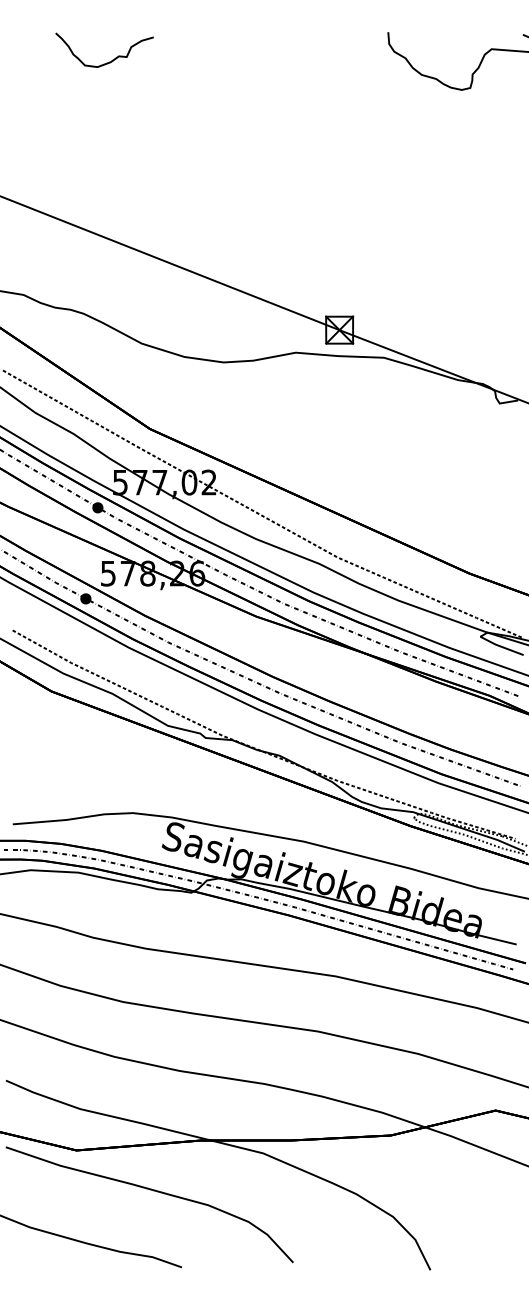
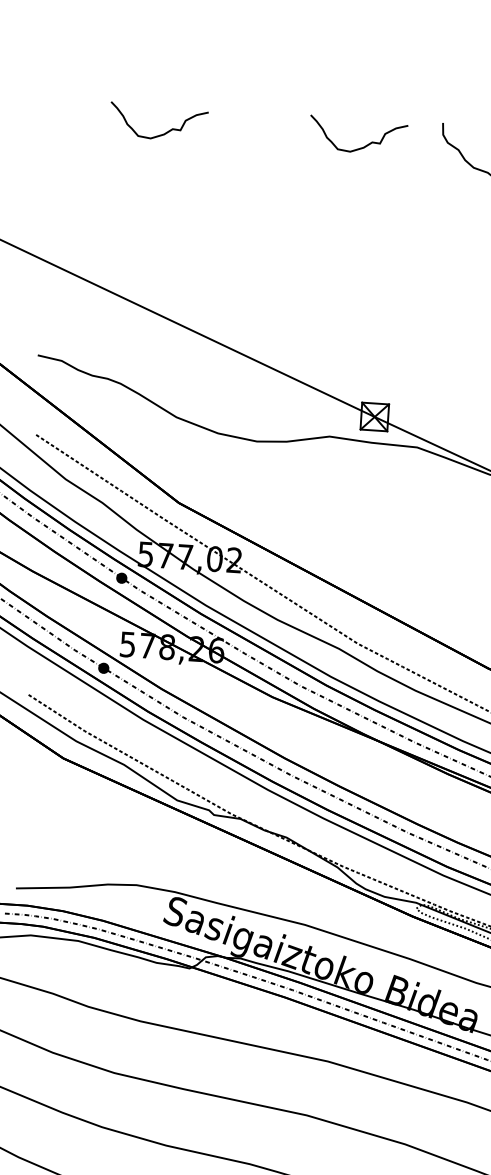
curve: (312, 59) -> (365, 145), added

